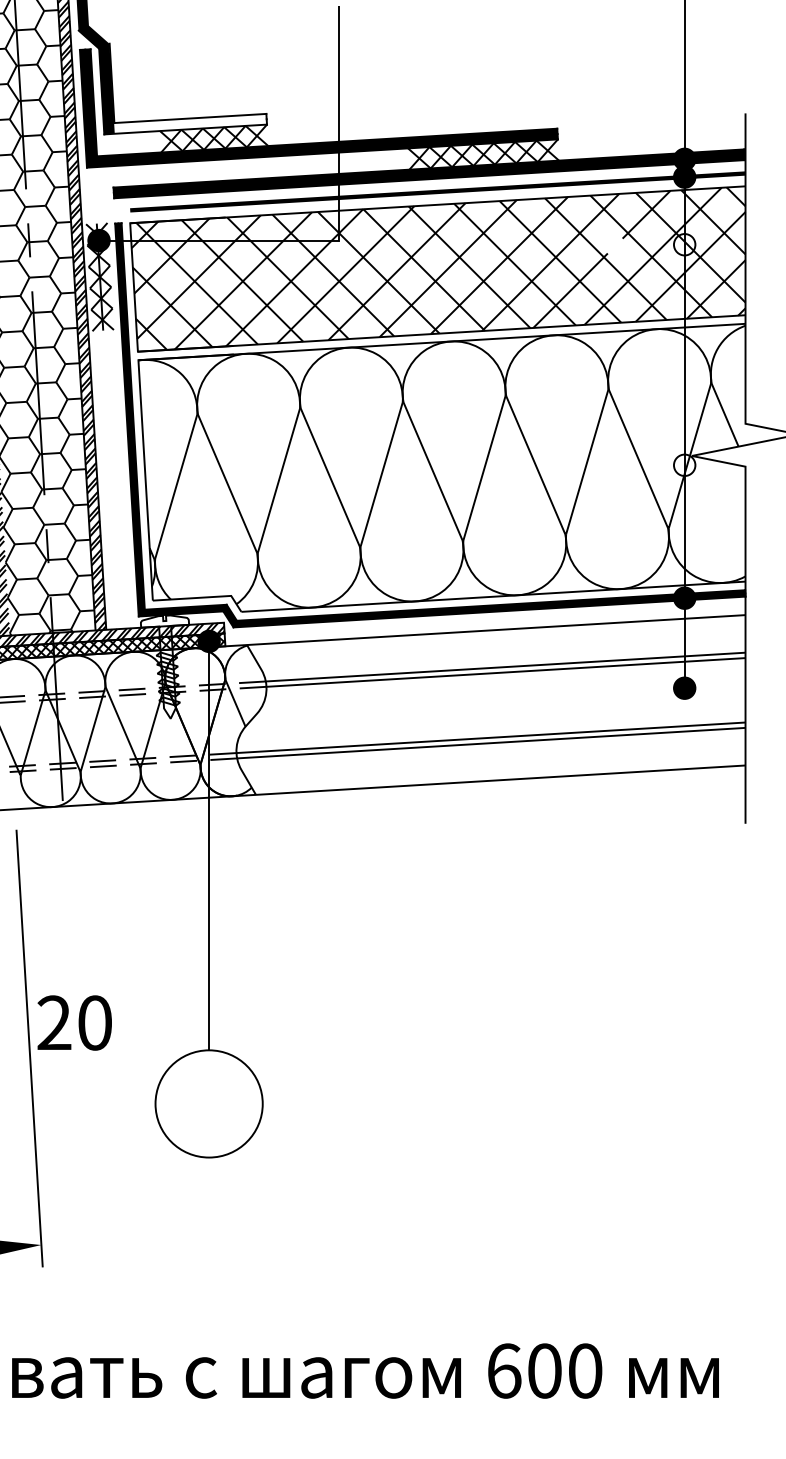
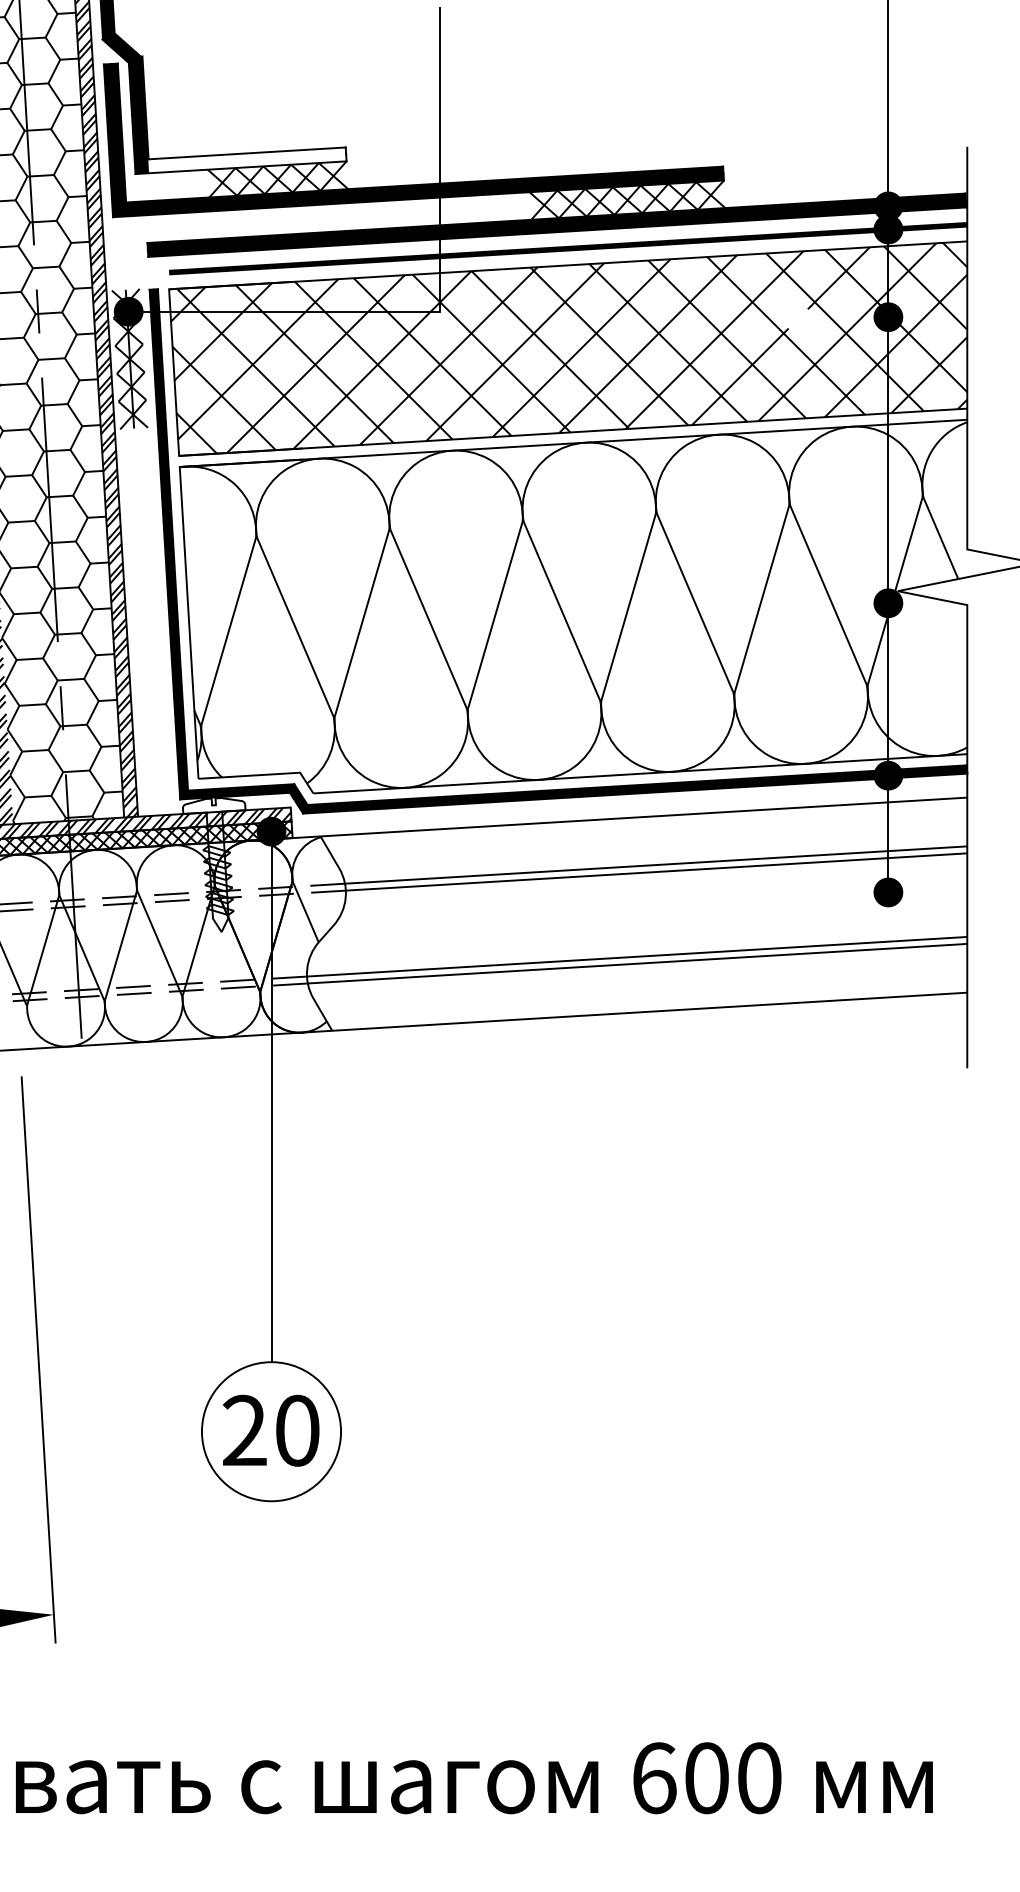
fill: (684, 244) -> (888, 317), added
fill: (684, 465) -> (888, 603), added
text: (75, 1022) -> (271, 1430), moved

